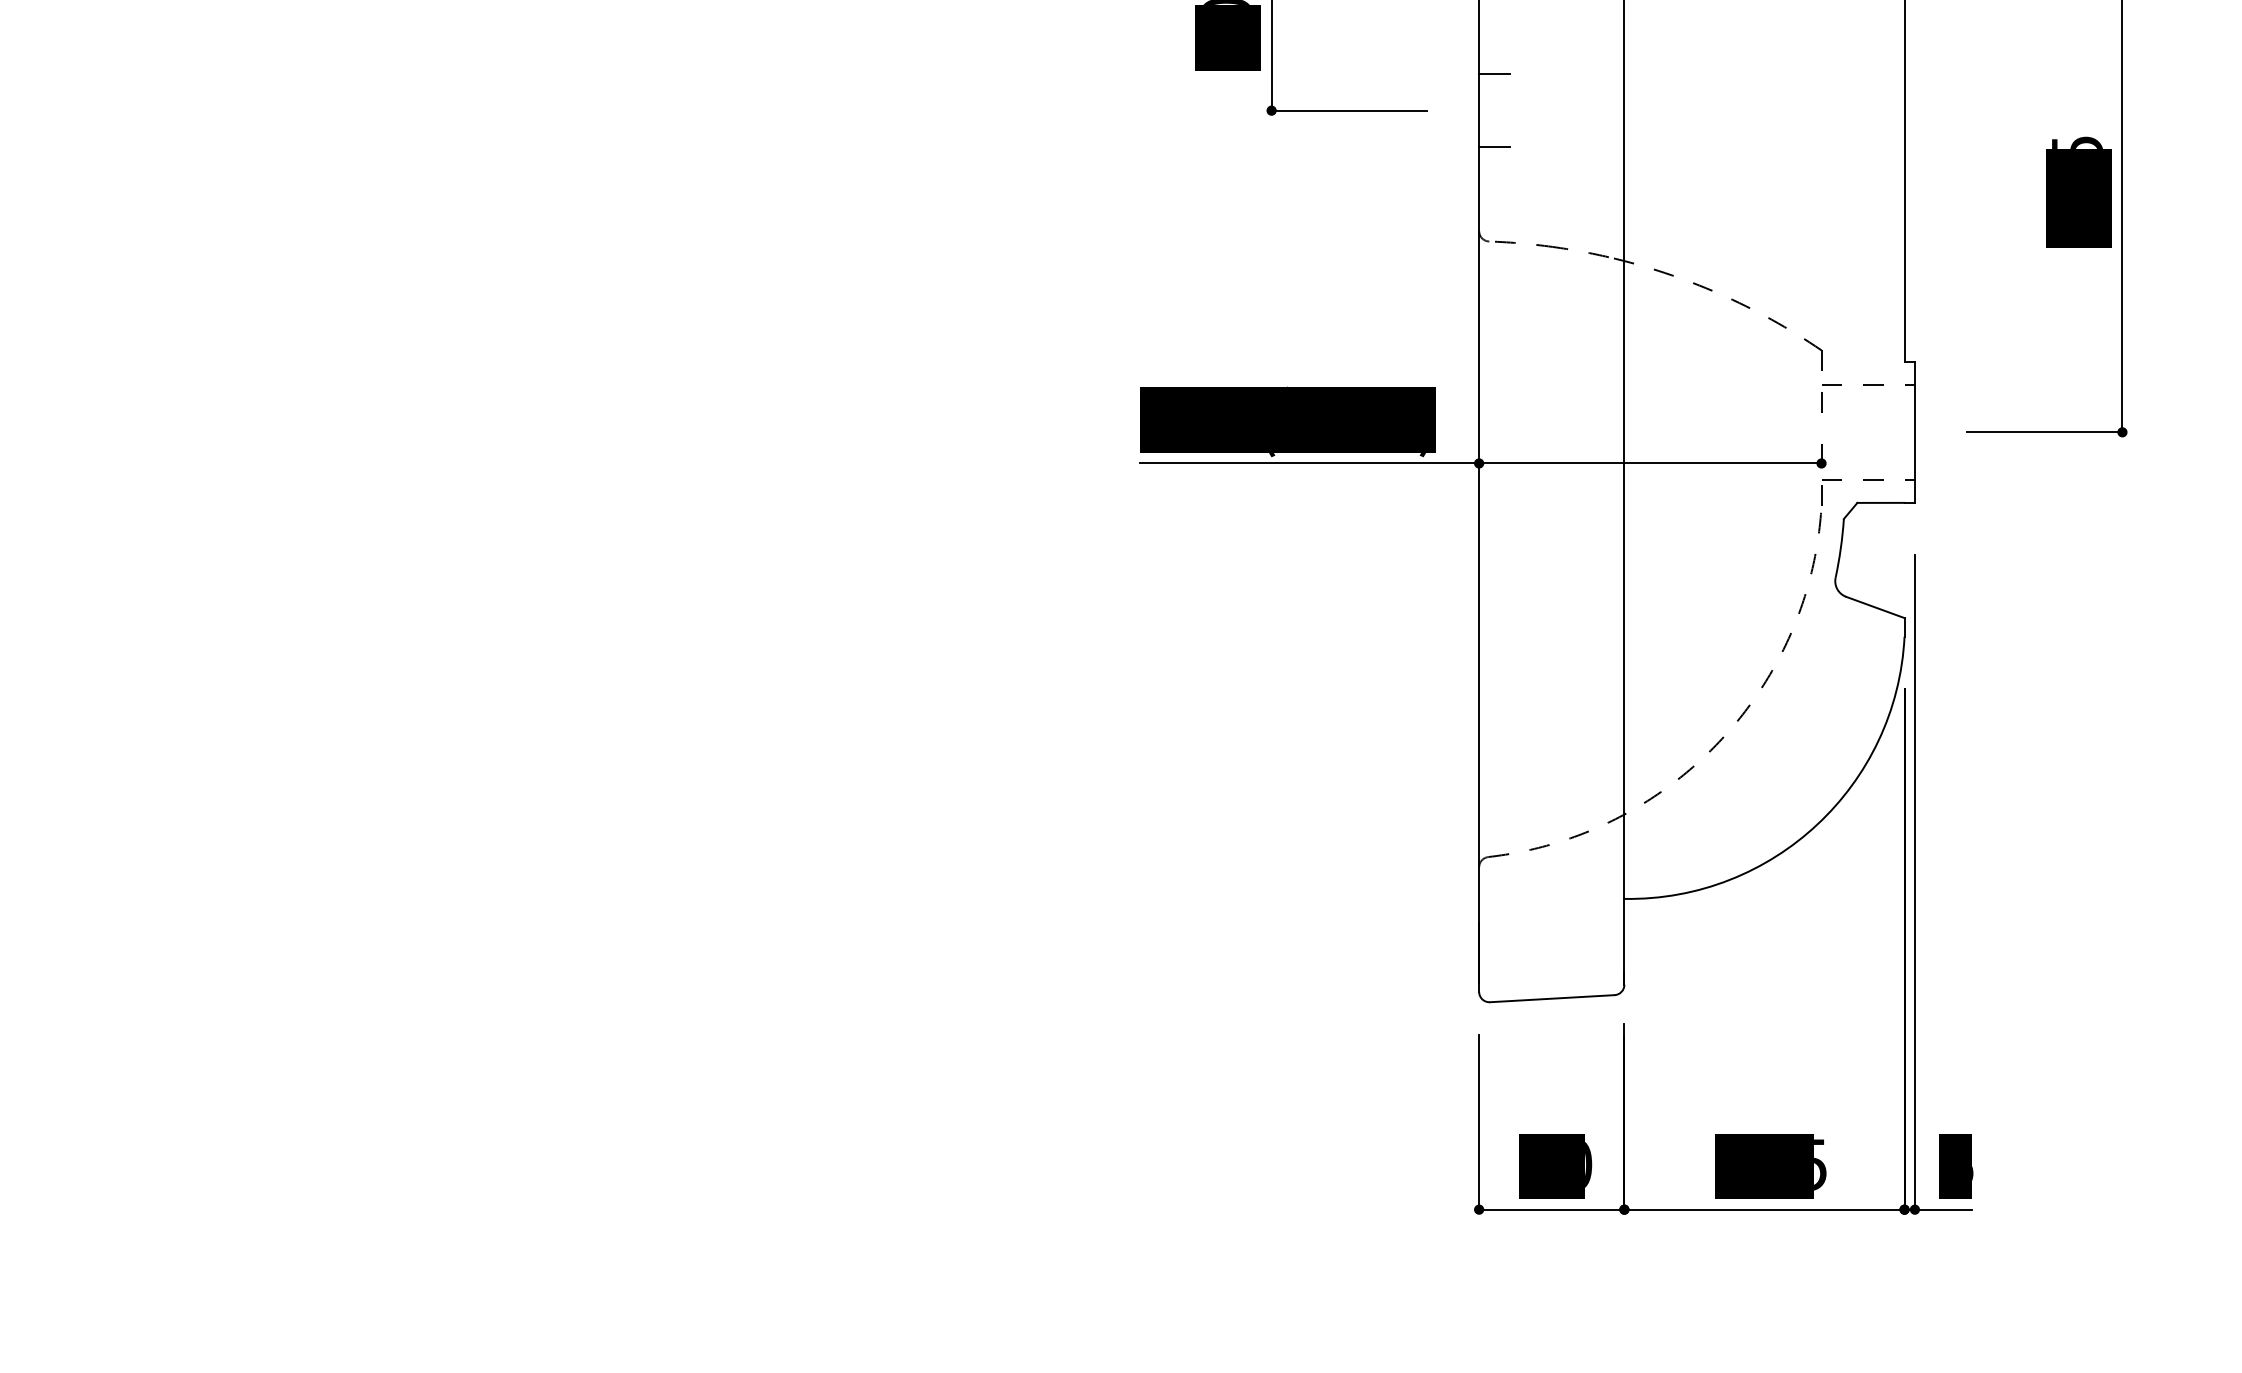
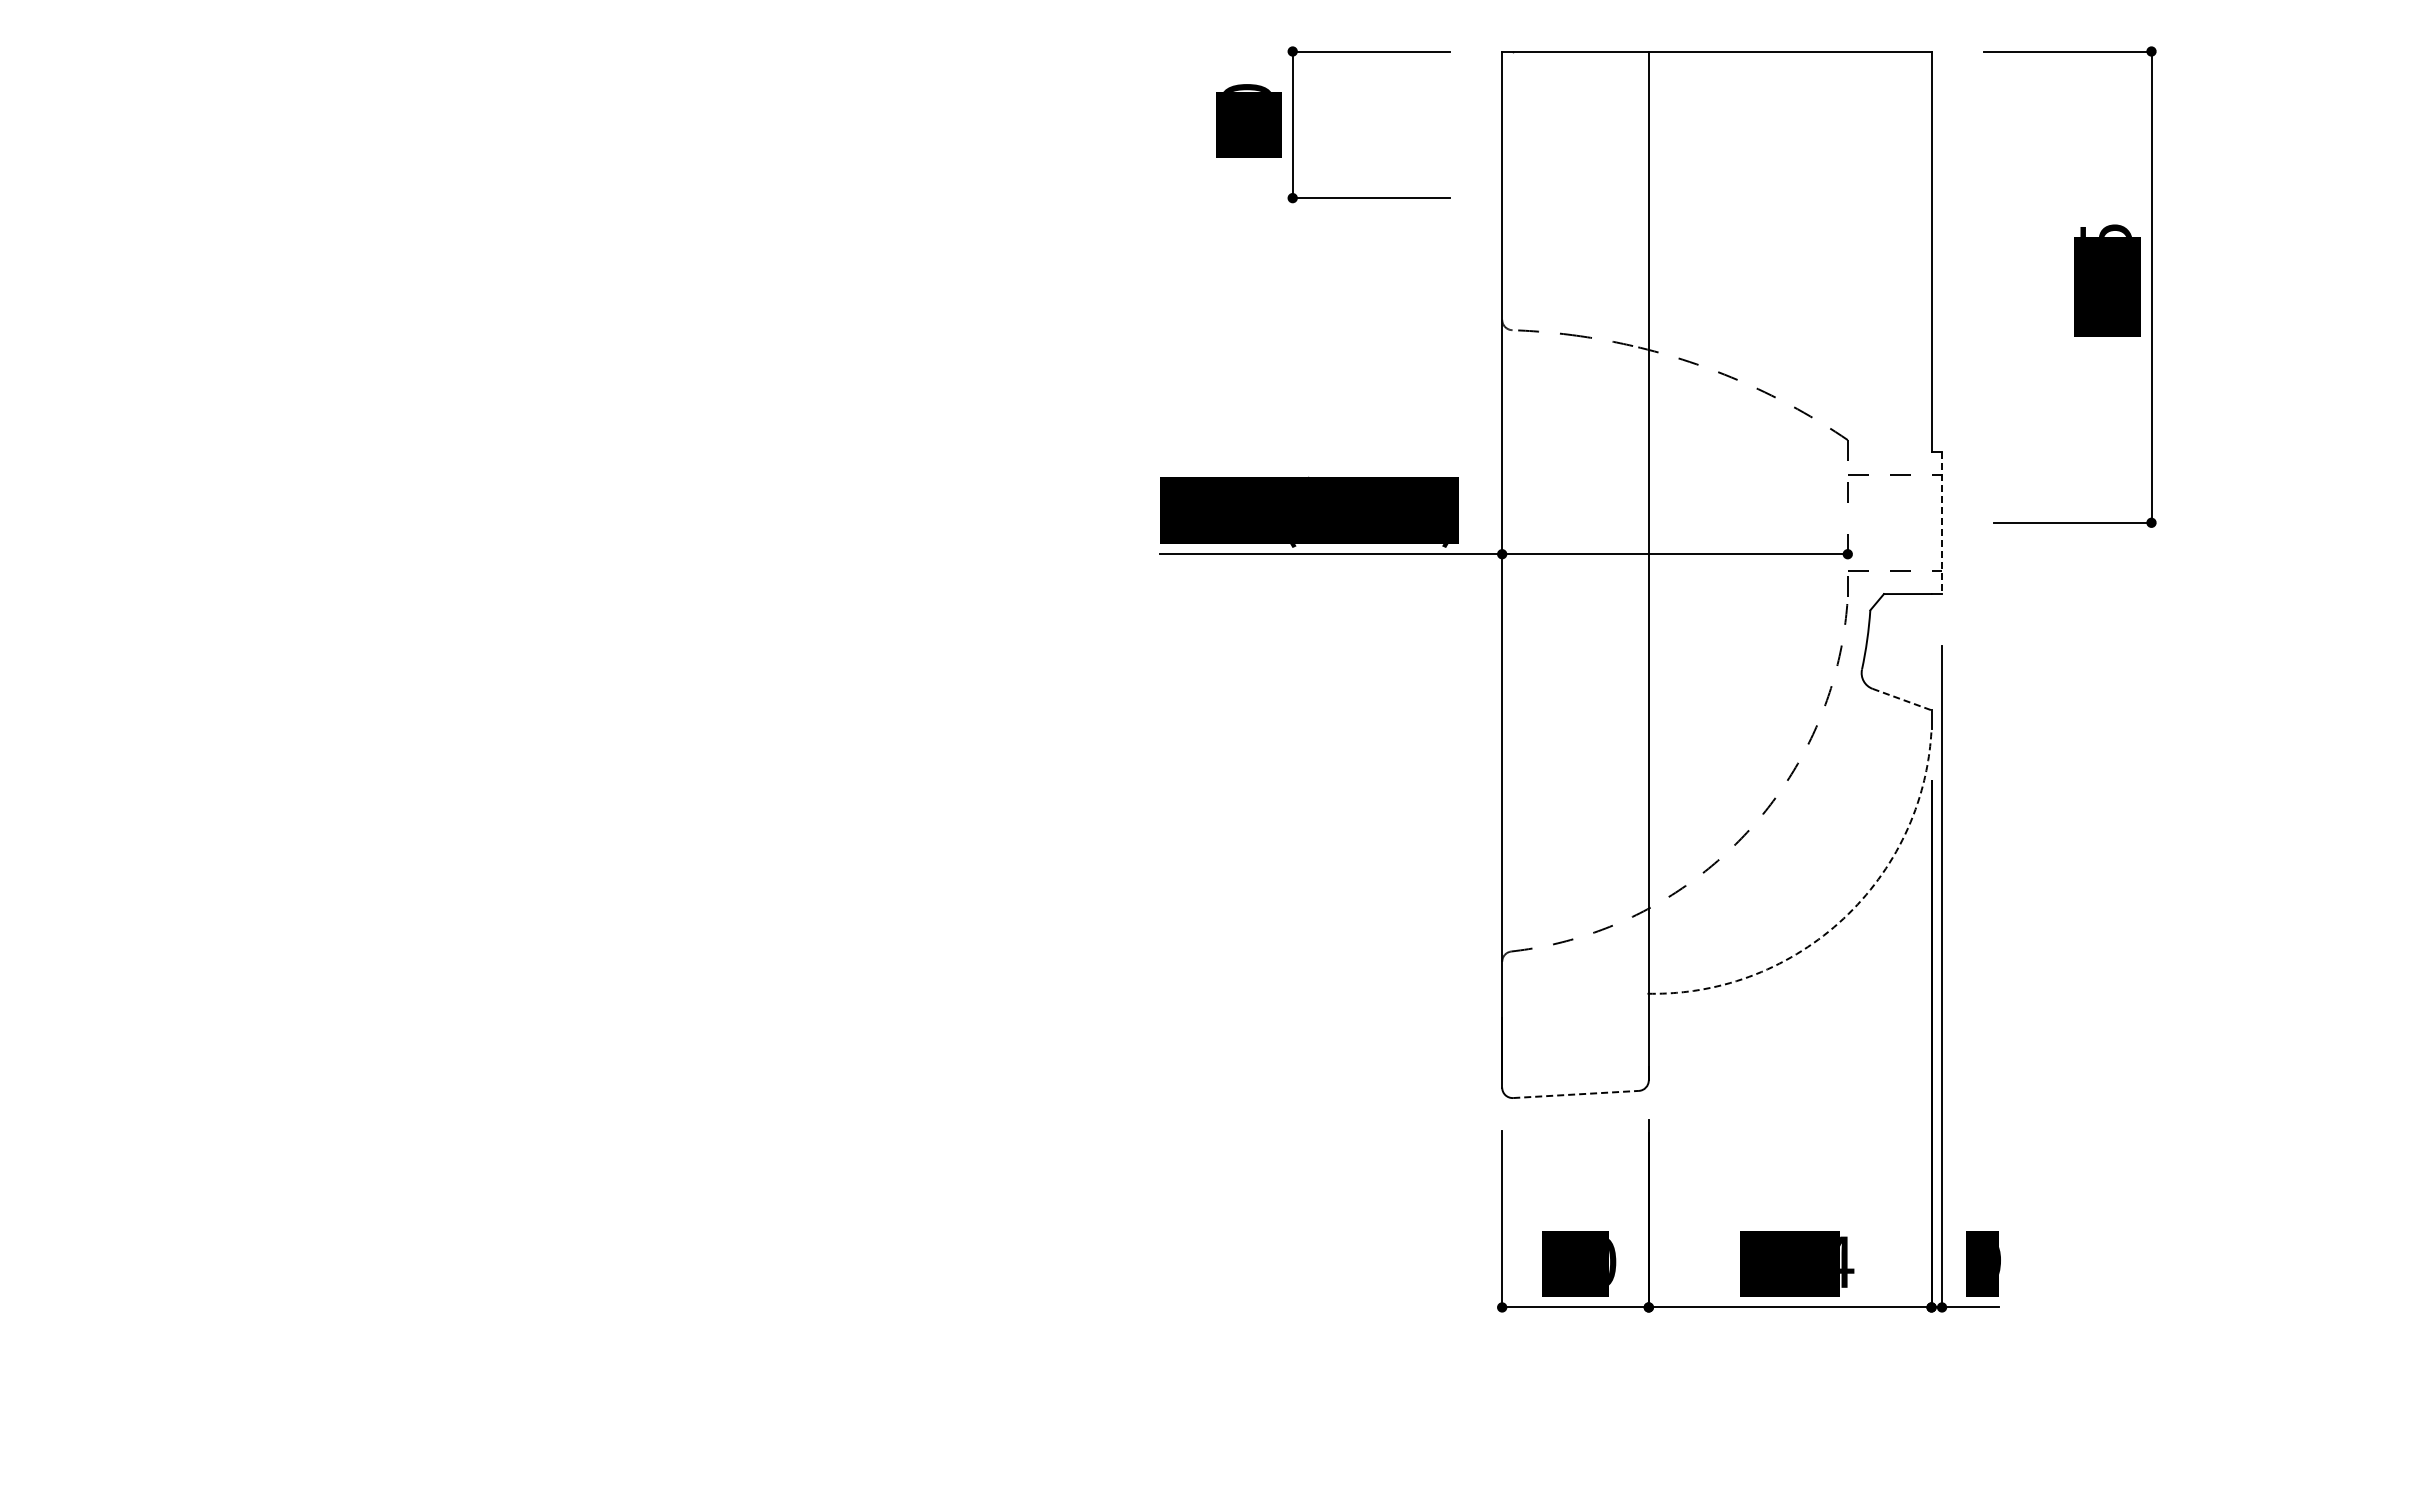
line: (1494, 74) -> (1517, 161), removed
line: (1494, 146) -> (1517, 234), removed
line: (1915, 433) -> (1942, 523), solid -> dashed
line: (1875, 607) -> (1902, 699), solid -> dashed
arc: (1817, 824) -> (1843, 918), solid -> dashed
line: (1552, 998) -> (1576, 1094), solid -> dashed
text: (1821, 1165) -> (1847, 1262), 135 -> 164
text: (1972, 1166) -> (2000, 1263), 5 -> 9

